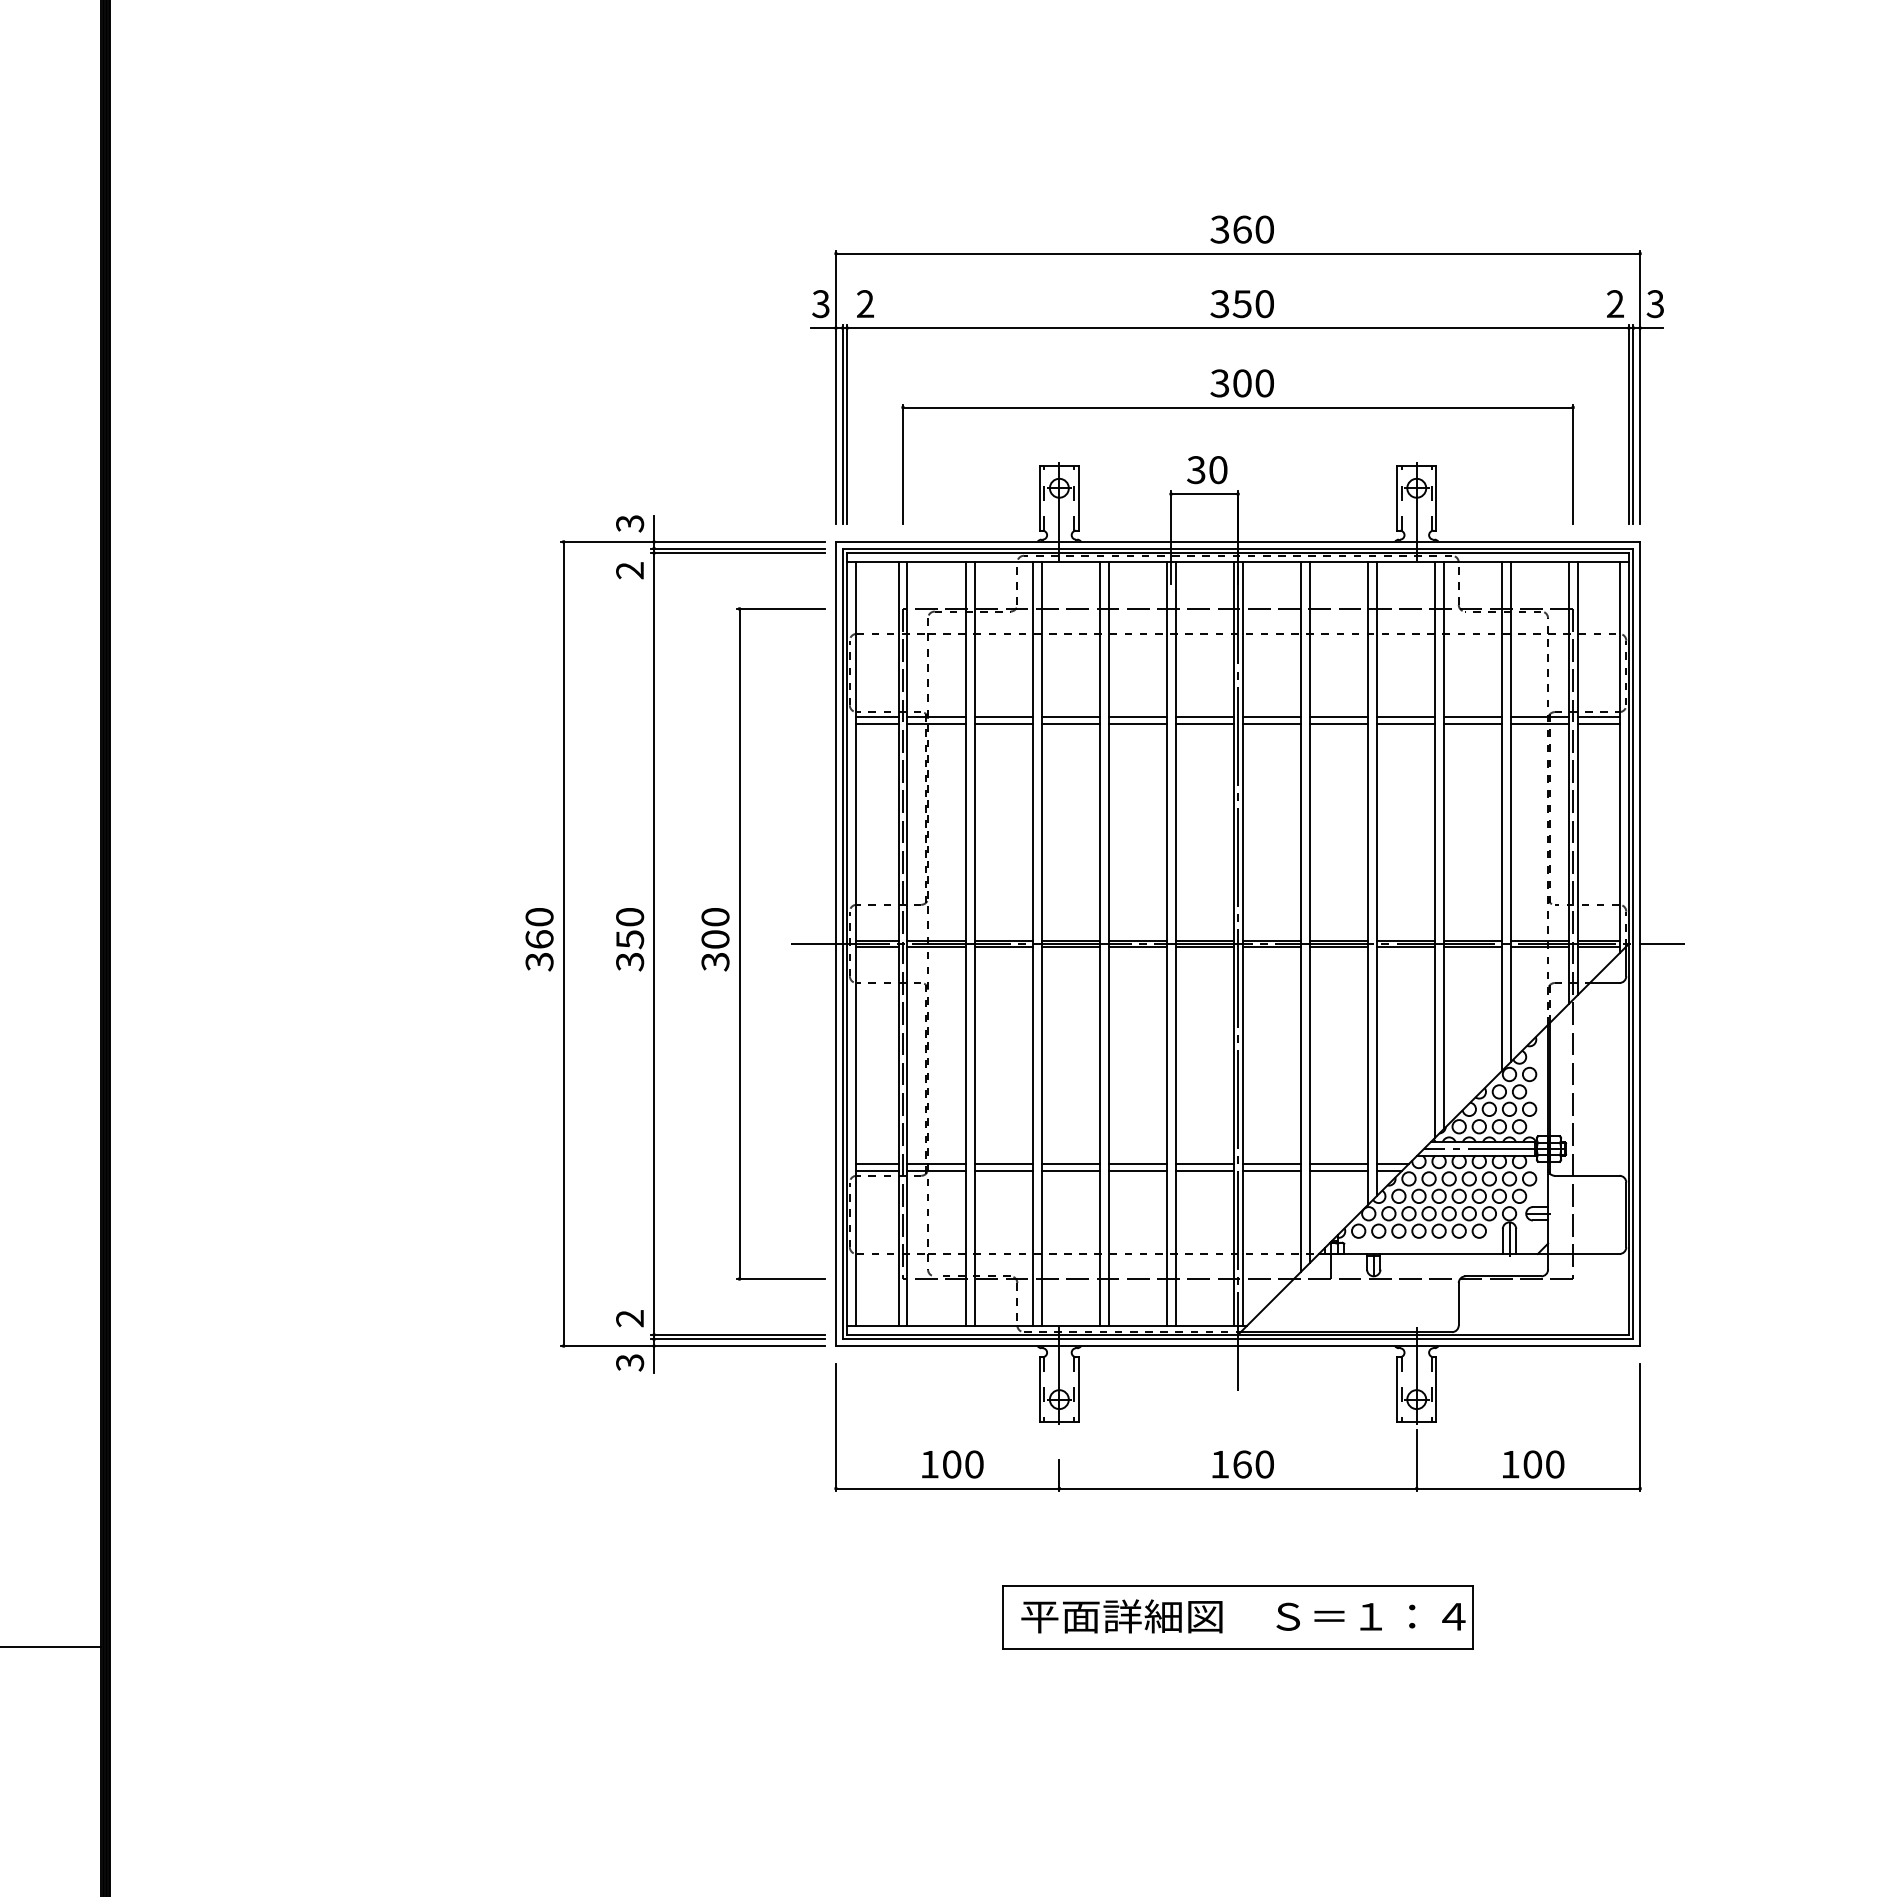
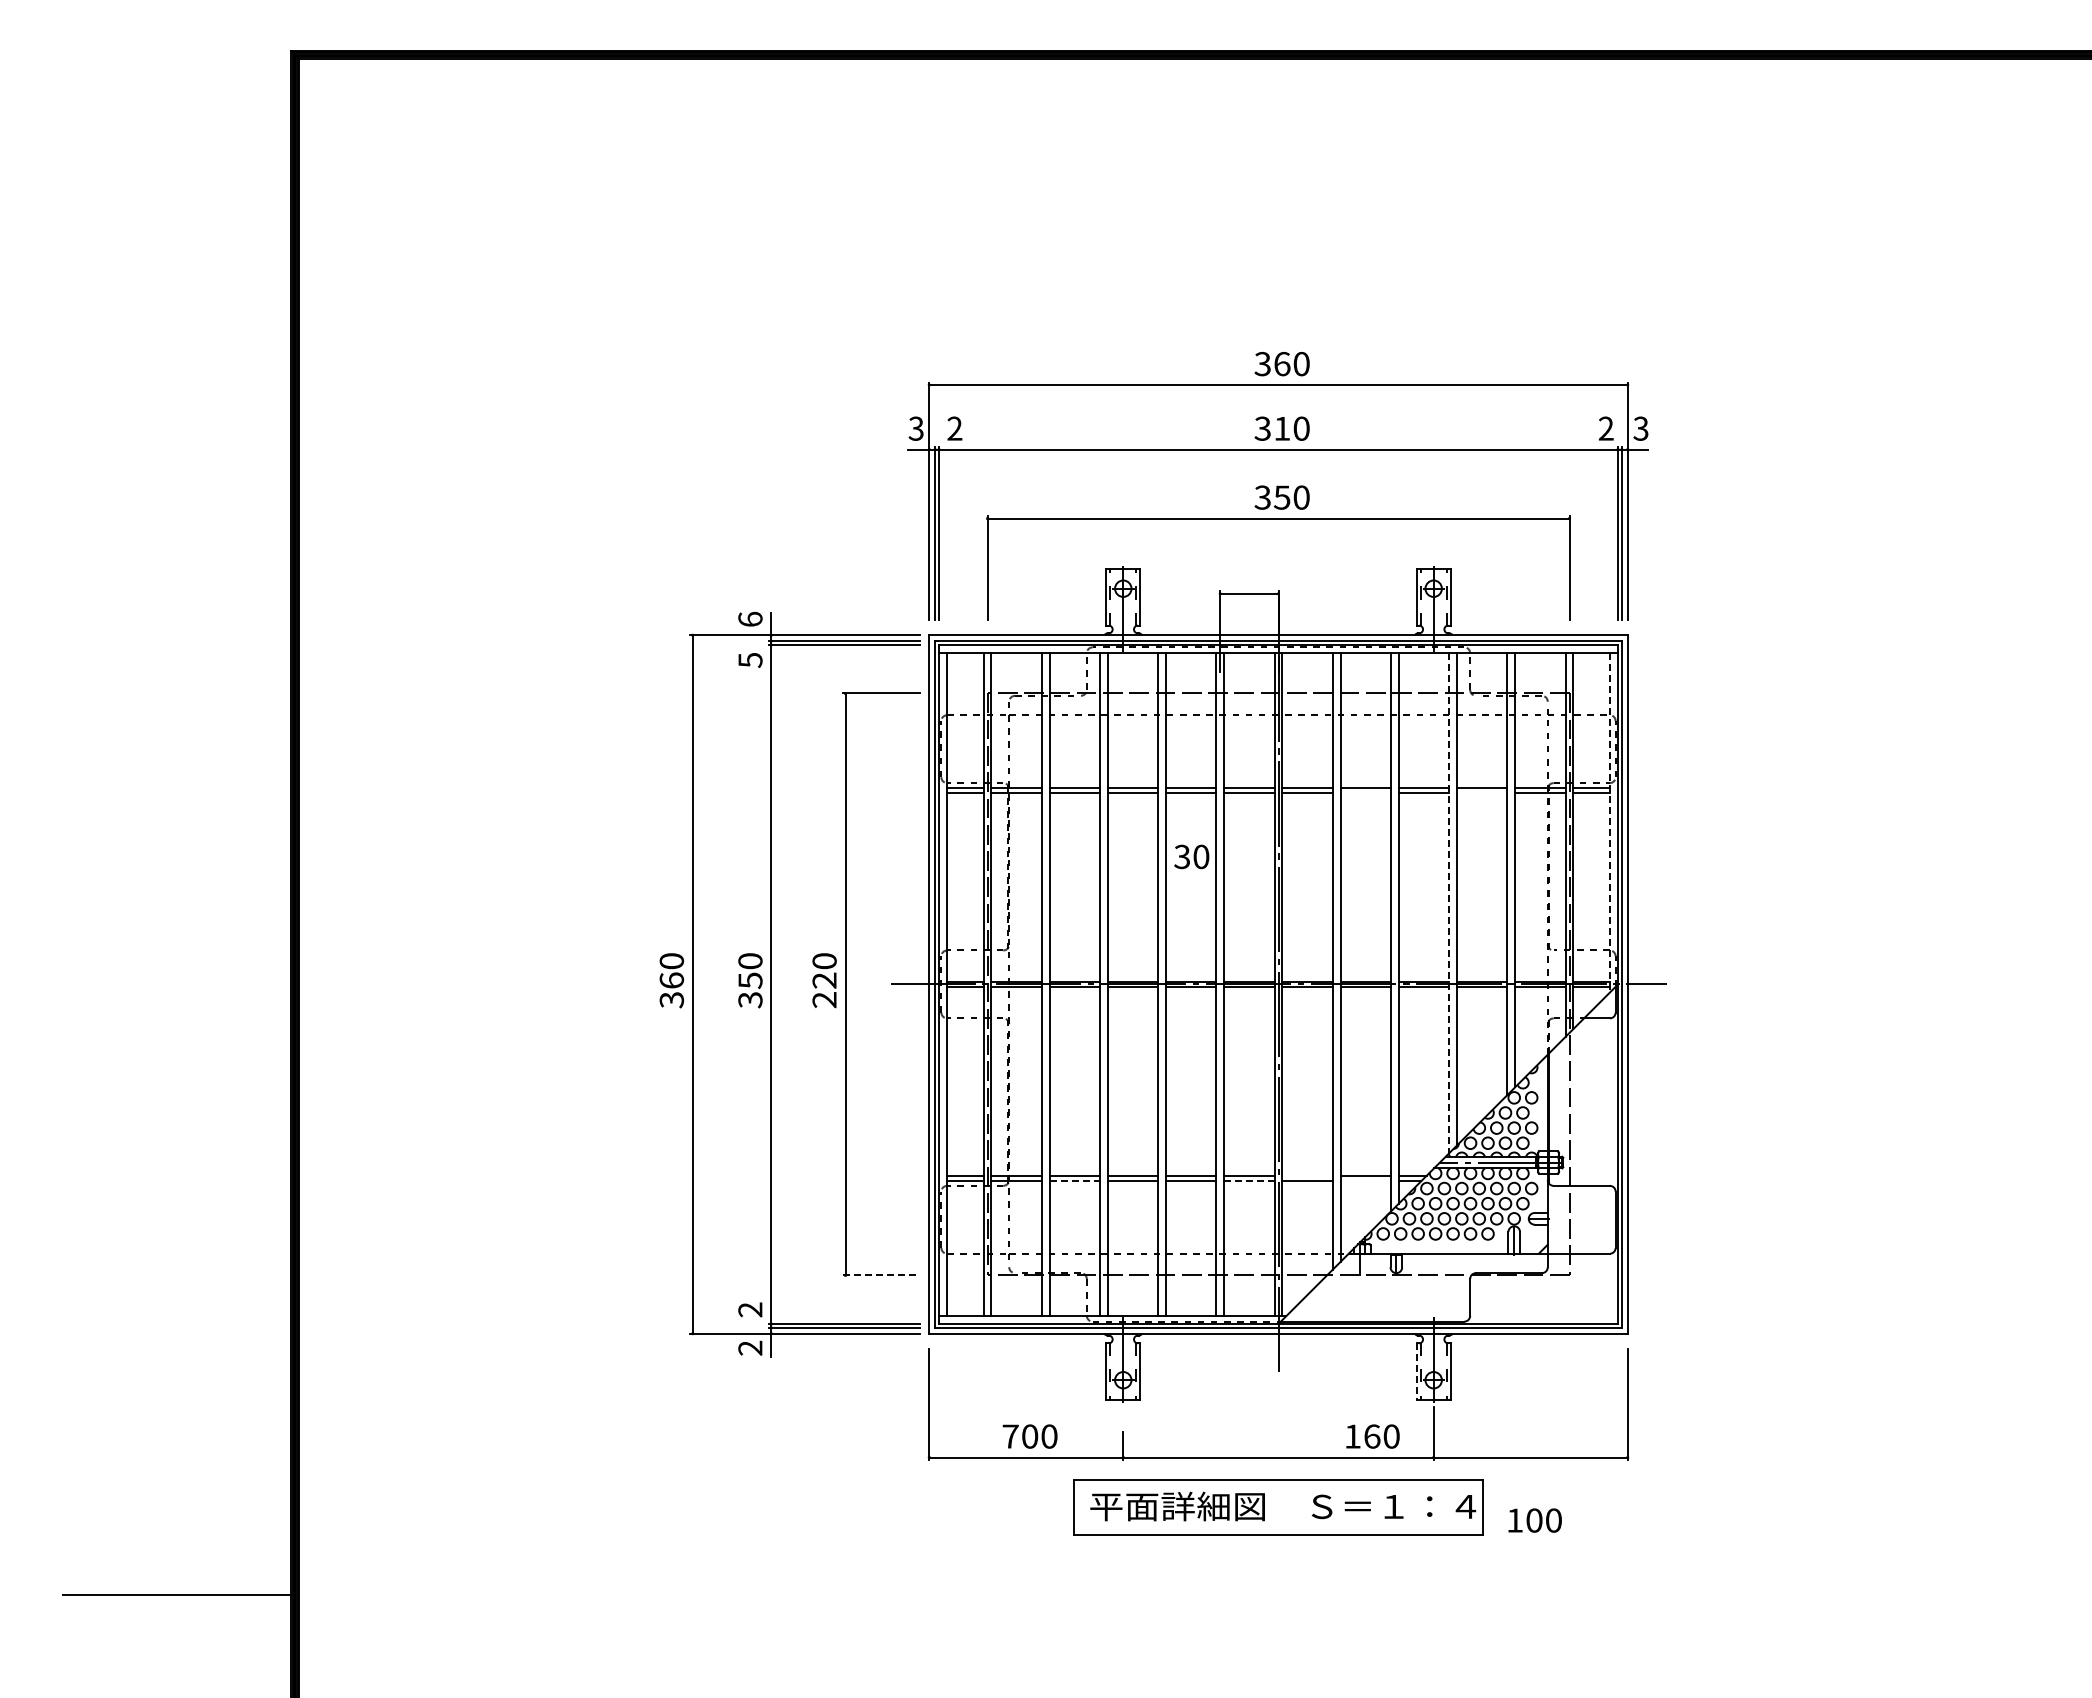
text: (1241, 303) -> (1281, 428), 350 -> 310
text: (1241, 383) -> (1281, 497), 300 -> 350
text: (1206, 469) -> (1191, 856), moved
text: (630, 523) -> (750, 619), 3 -> 6
text: (630, 570) -> (750, 660), 2 -> 5
line: (1338, 724) -> (1365, 793), removed
line: (1471, 724) -> (1481, 793), removed
line: (1620, 757) -> (1610, 822), solid -> dashed
line: (1434, 850) -> (1449, 903), solid -> dashed
text: (715, 950) -> (824, 990), 300 -> 220
line: (1271, 1163) -> (1307, 1175), removed
line: (1004, 1170) -> (1075, 1181), solid -> dashed
line: (1204, 1170) -> (1249, 1181), solid -> dashed
line: (1338, 1170) -> (1365, 1181), removed
line: (780, 1279) -> (881, 1275), solid -> dashed
text: (630, 1361) -> (750, 1347), 3 -> 2
line: (1396, 1390) -> (1416, 1372), solid -> dashed
text: (929, 1464) -> (1010, 1436), 100 -> 700
text: (1242, 1464) -> (1372, 1436), moved
text: (1532, 1464) -> (1534, 1520), moved
part: (1238, 1617) -> (1278, 1507), moved

